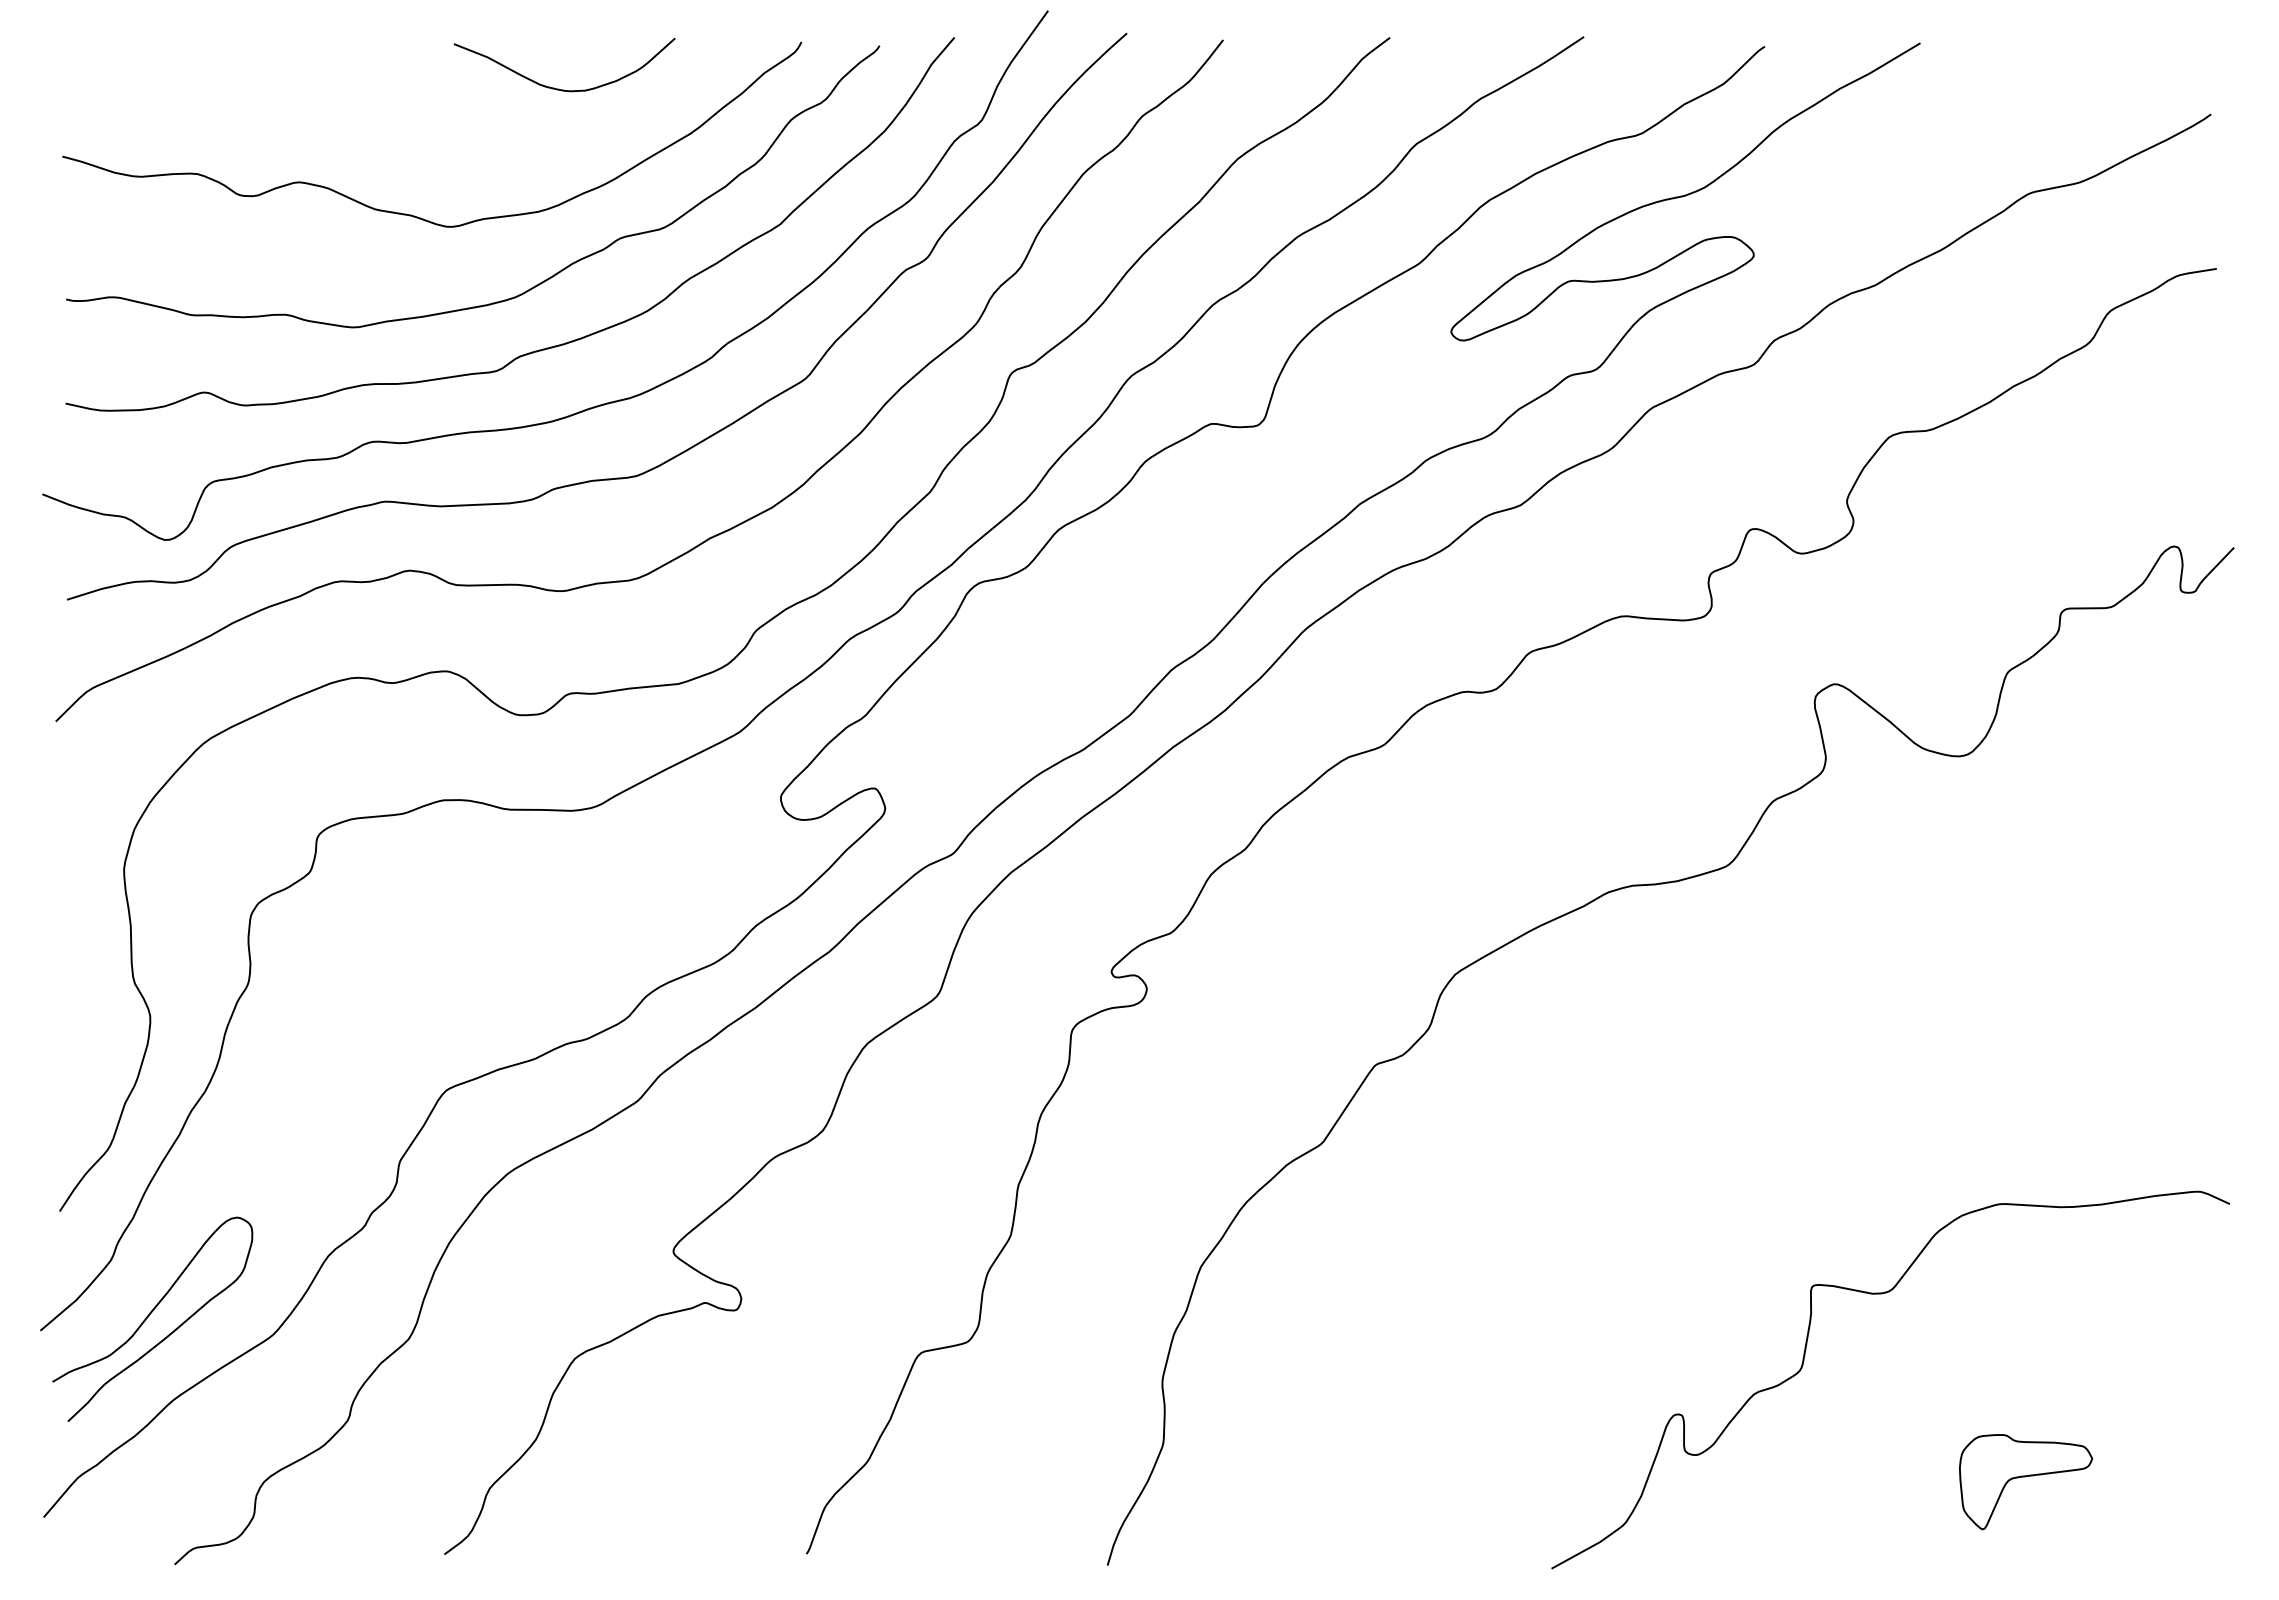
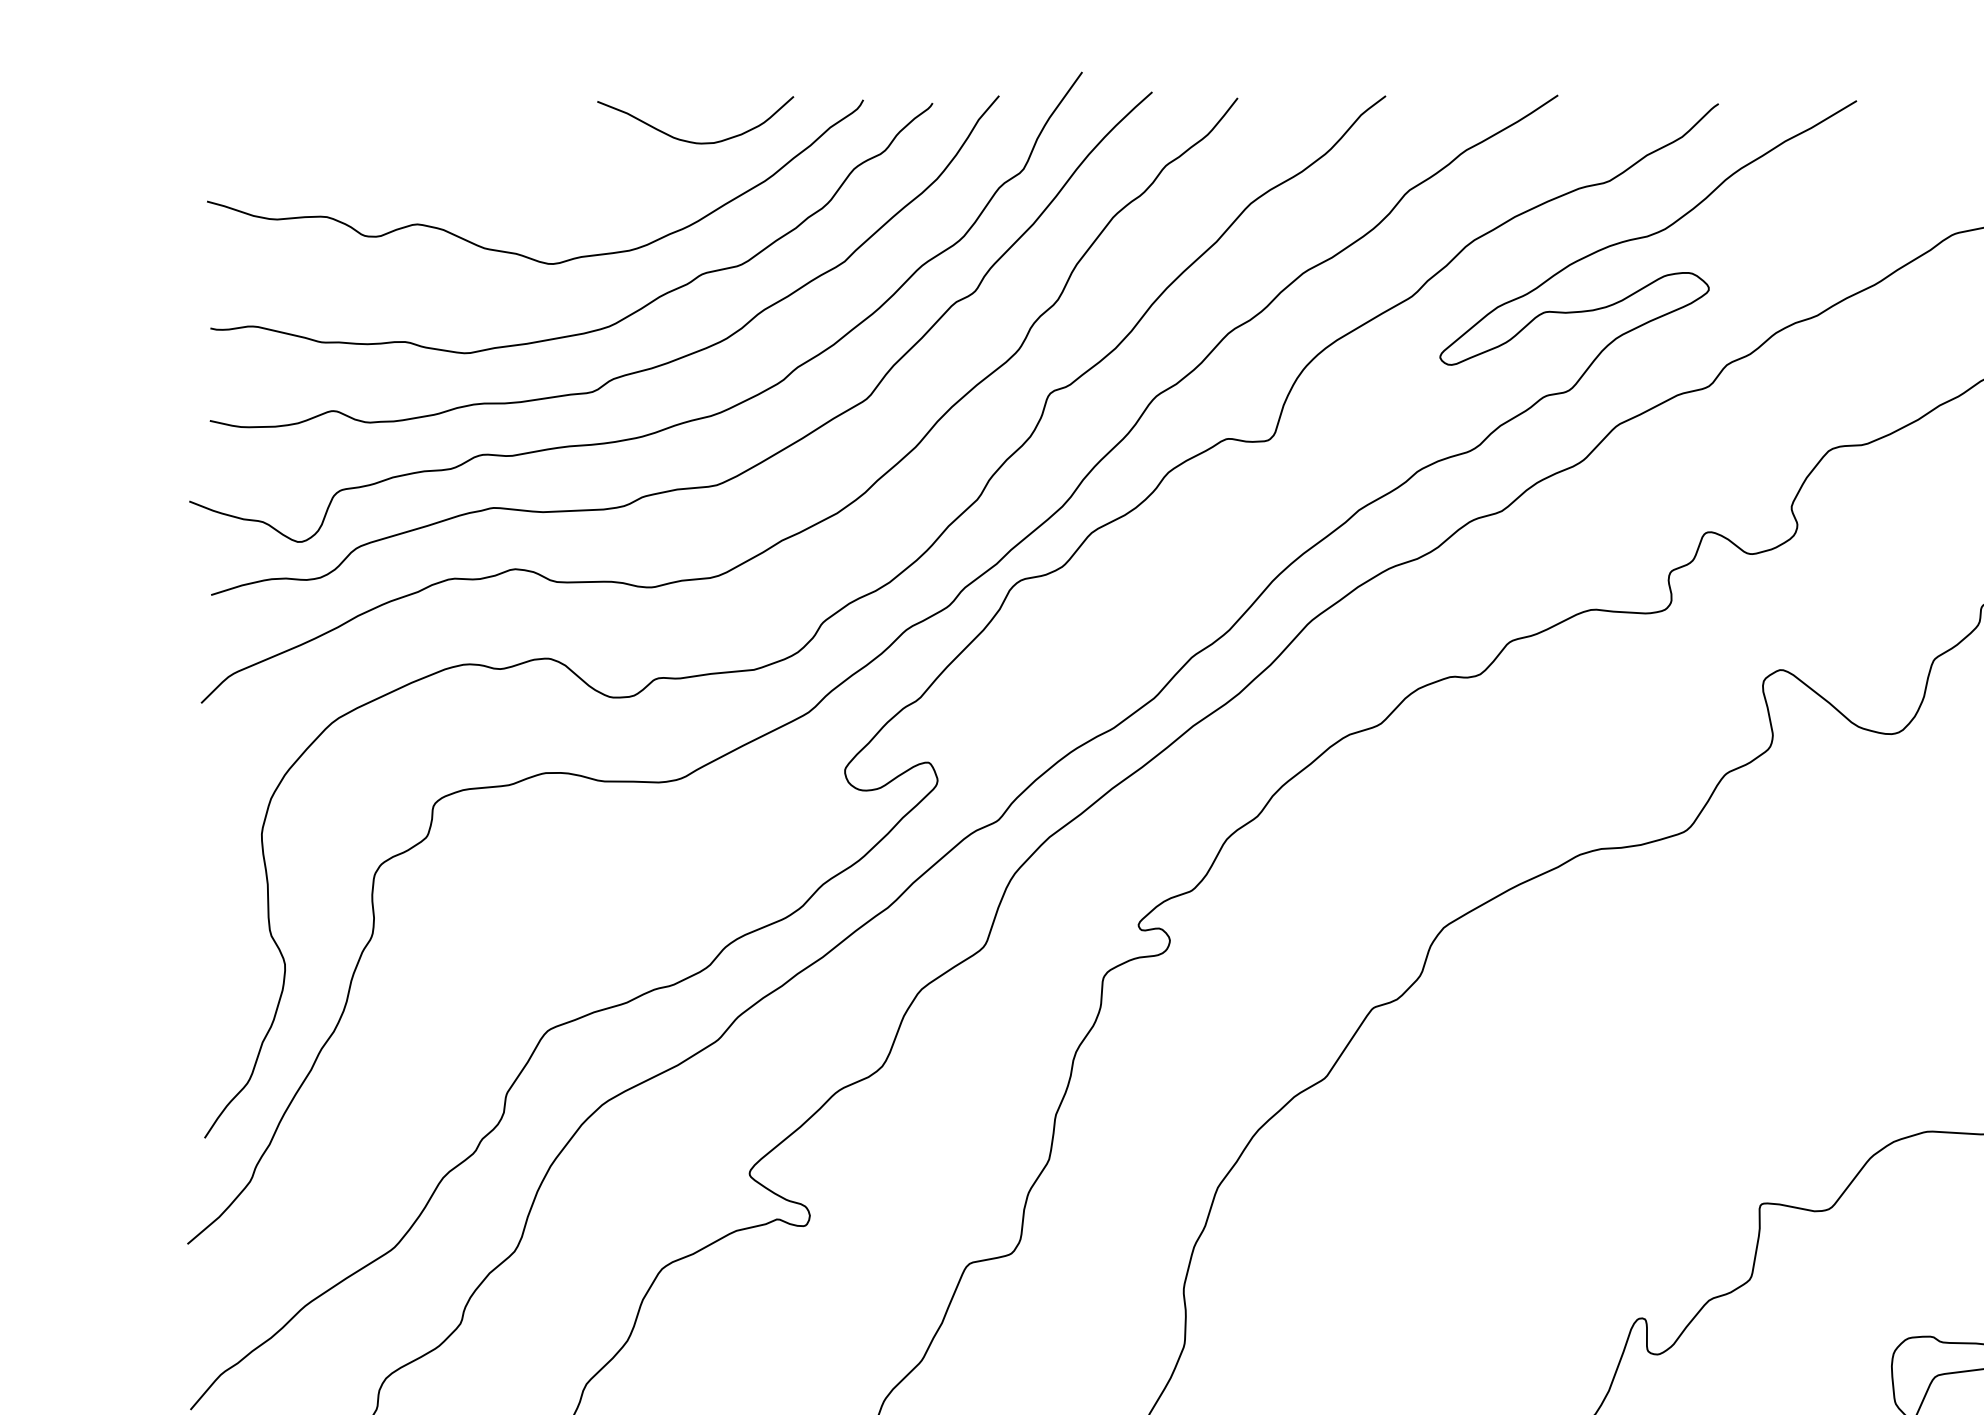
curve: (558, 88) -> (690, 141), moved
curve: (149, 1316) -> (284, 1231), removed

